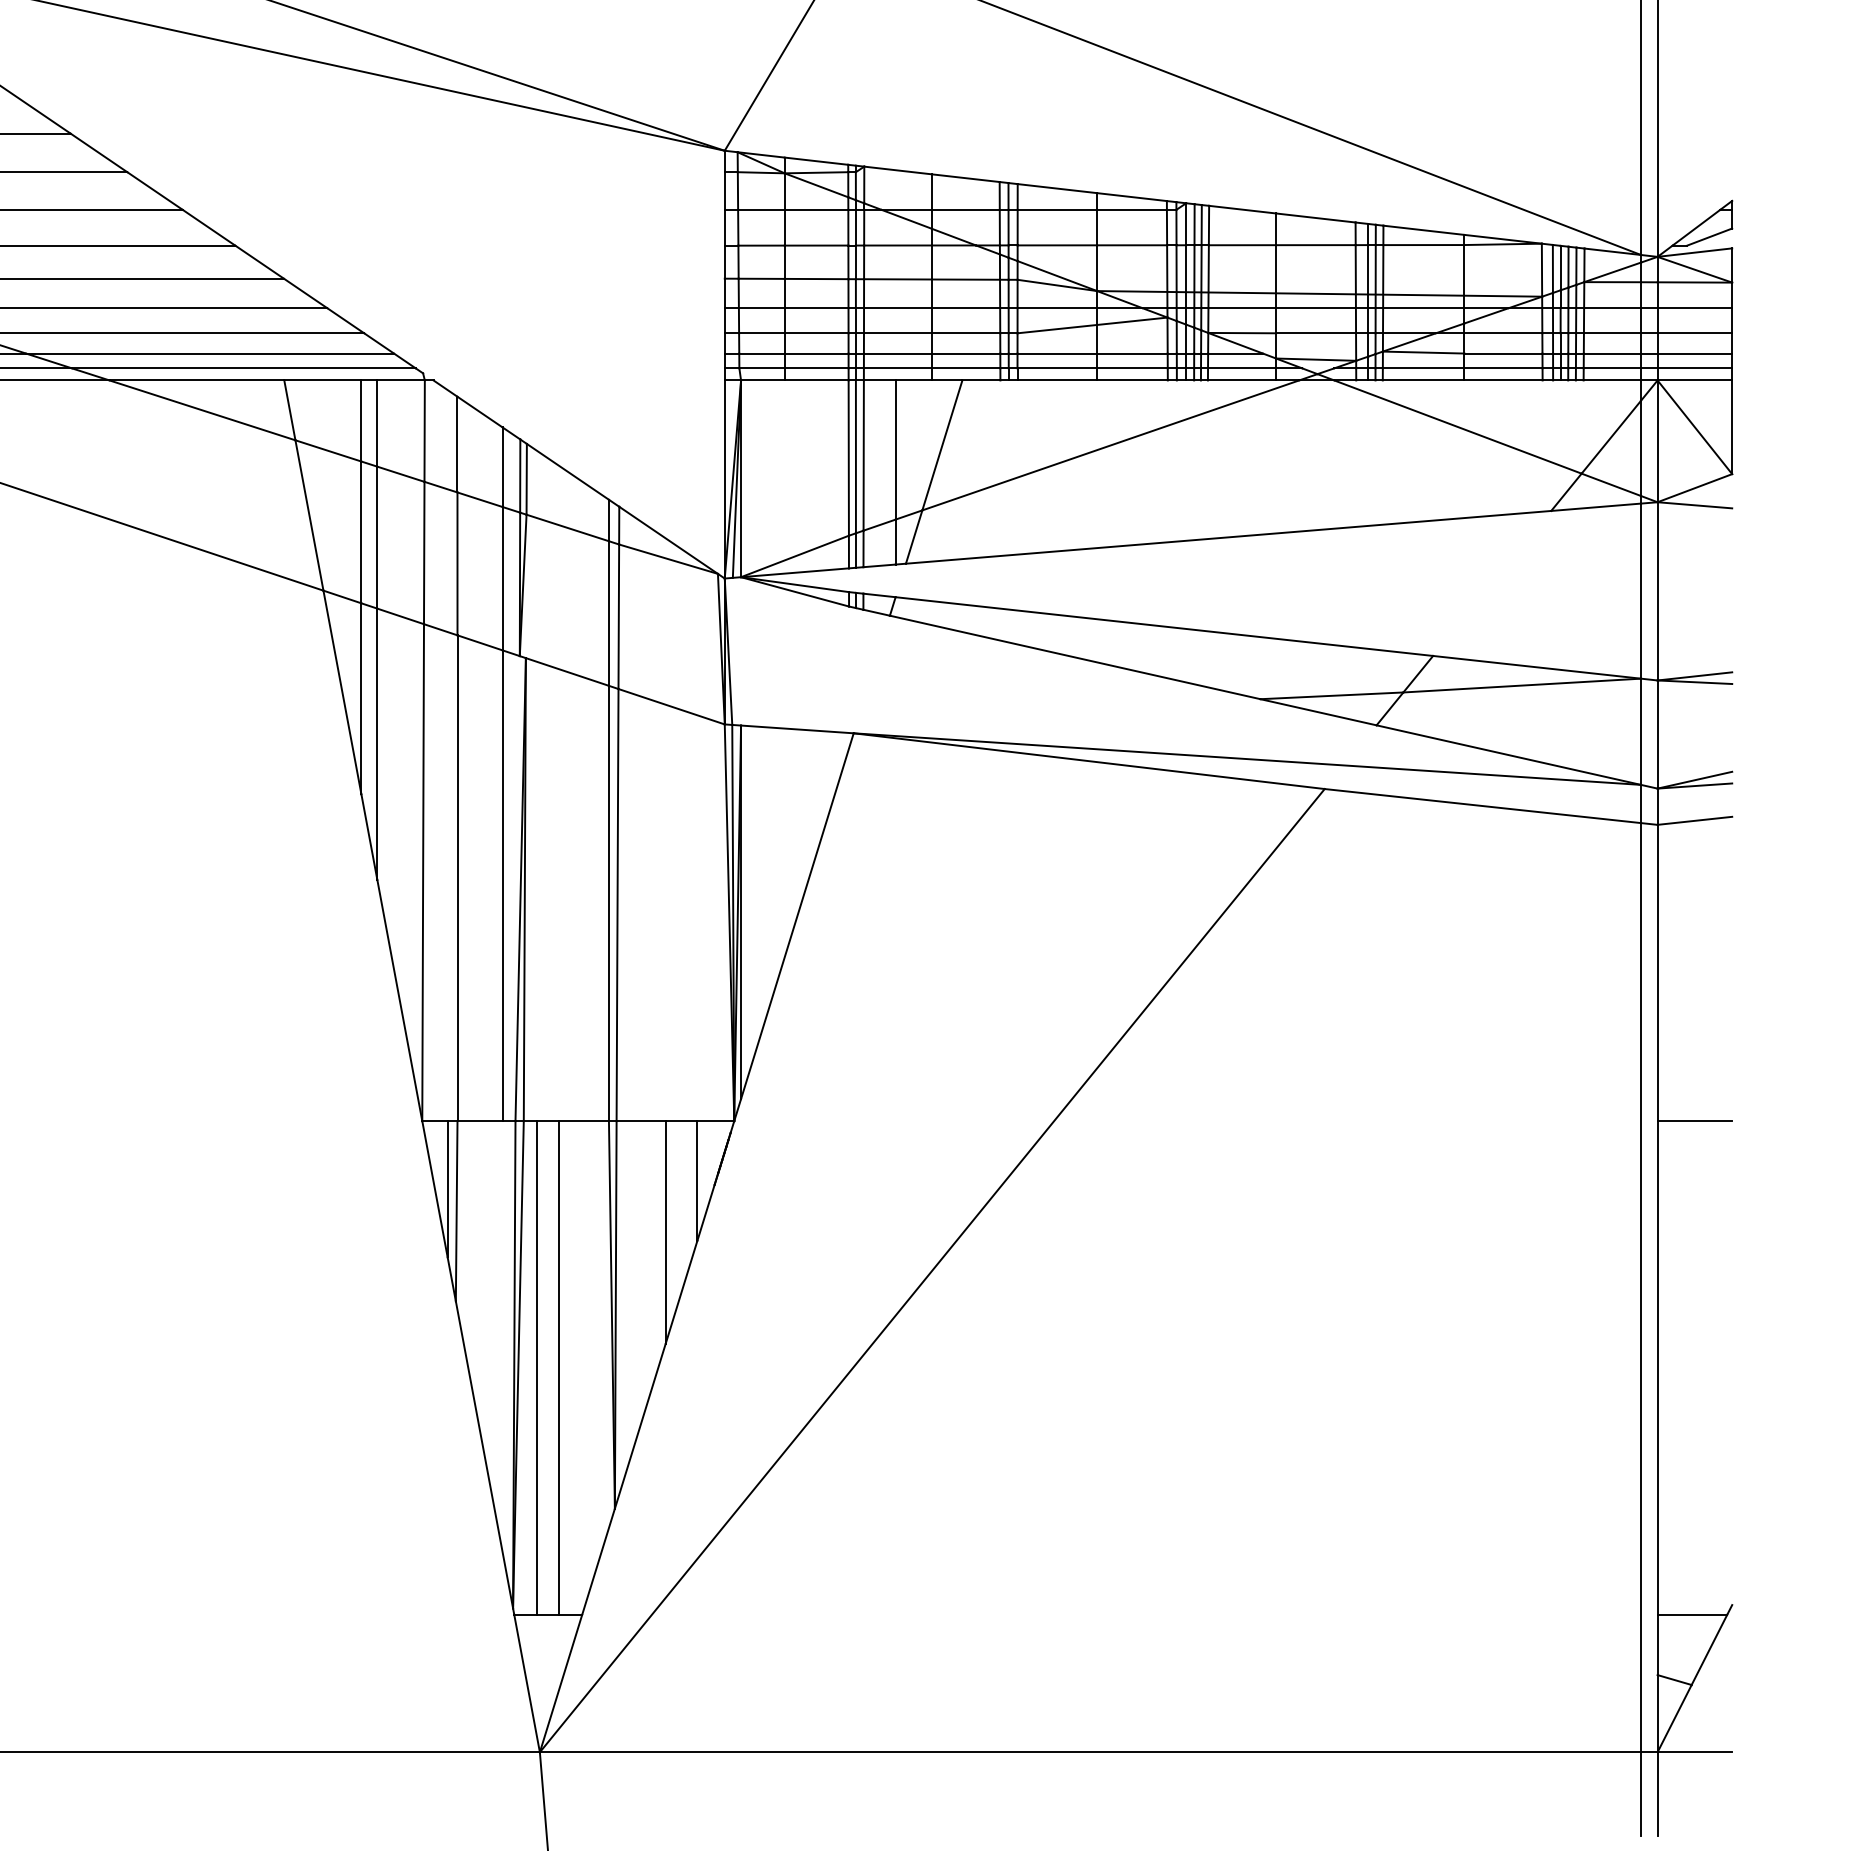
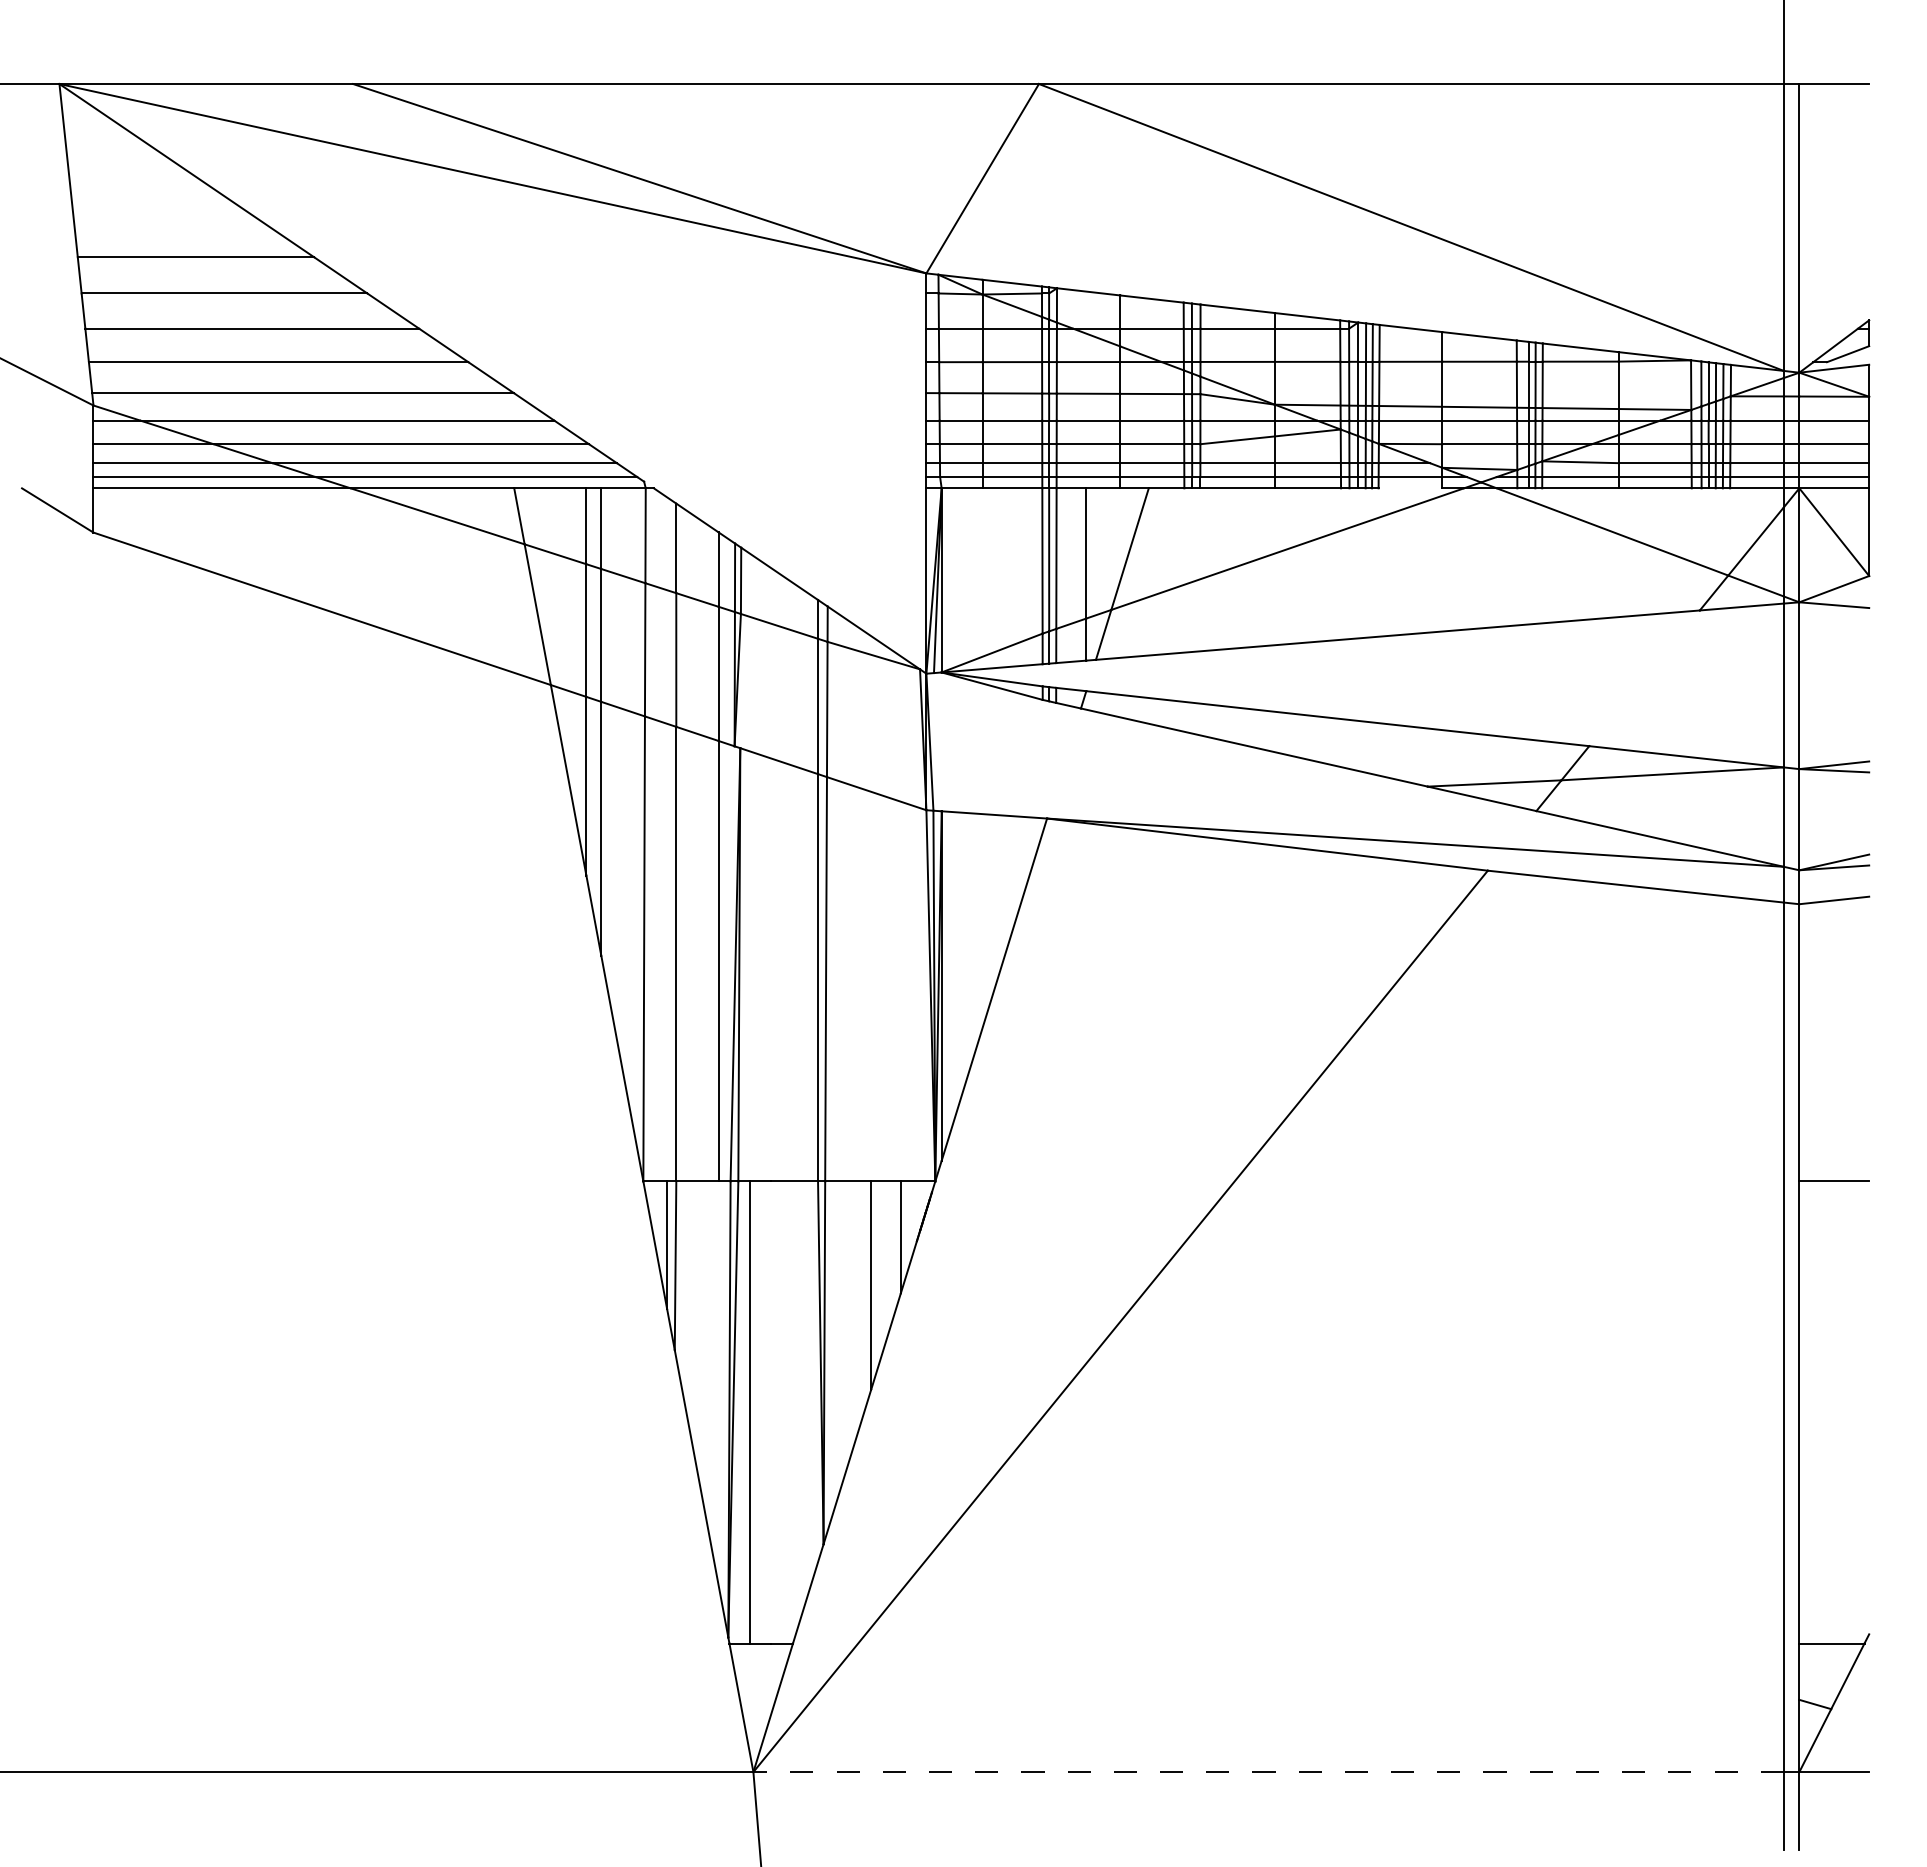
line: (1242, 380) -> (1410, 488), removed
line: (559, 1368) -> (771, 1412), removed
line: (1090, 1752) -> (1268, 1772), solid -> dashed

